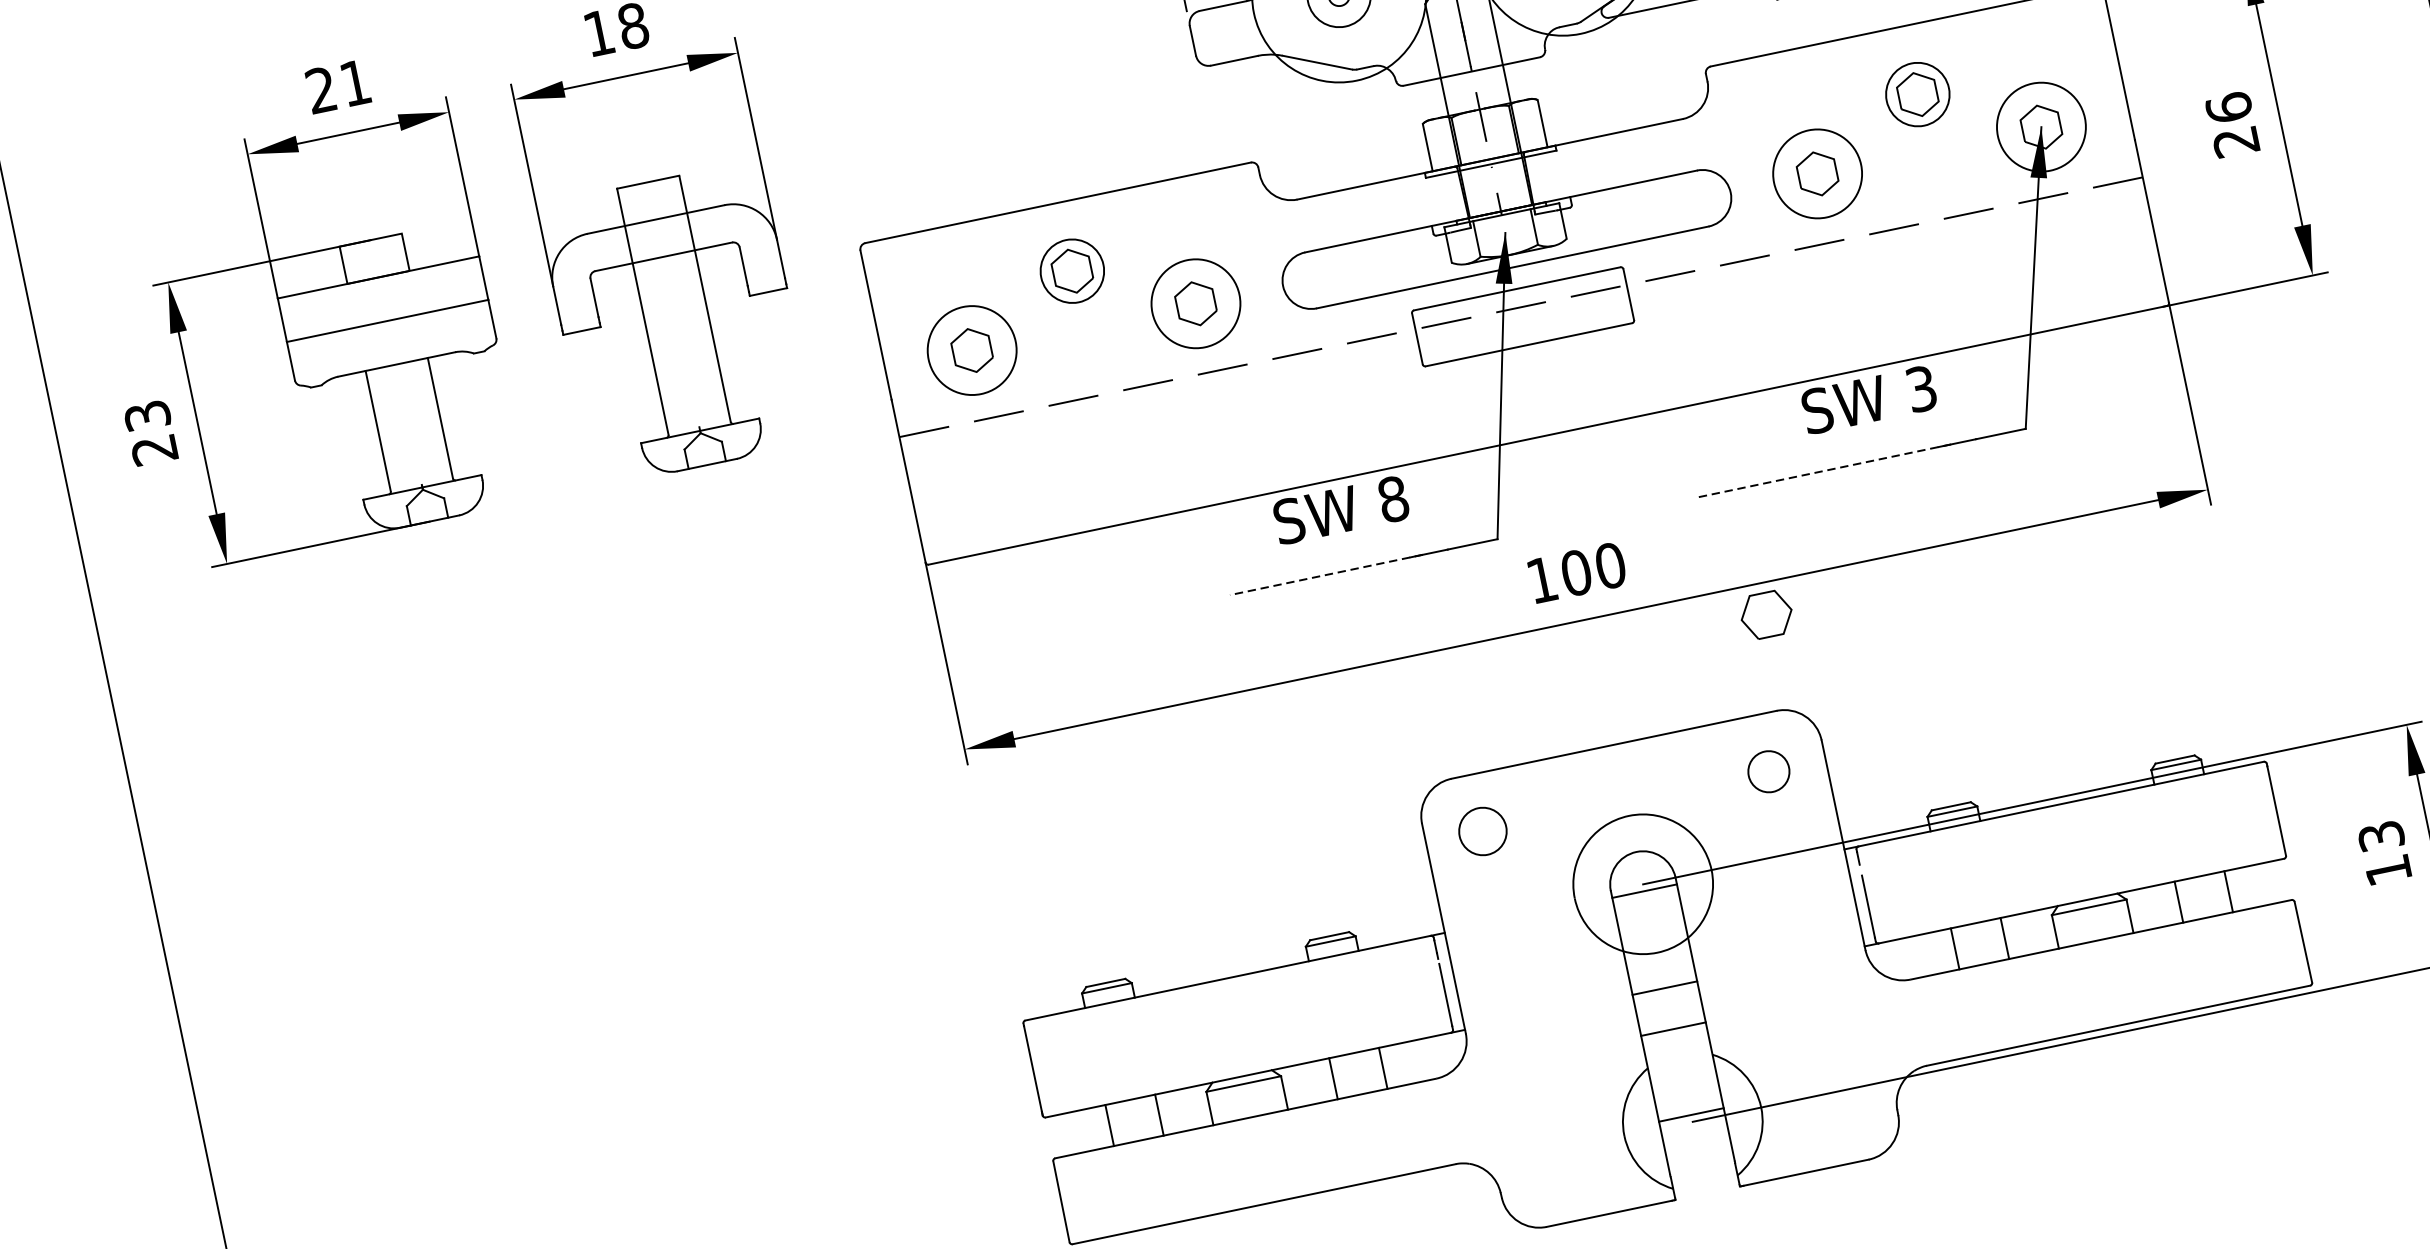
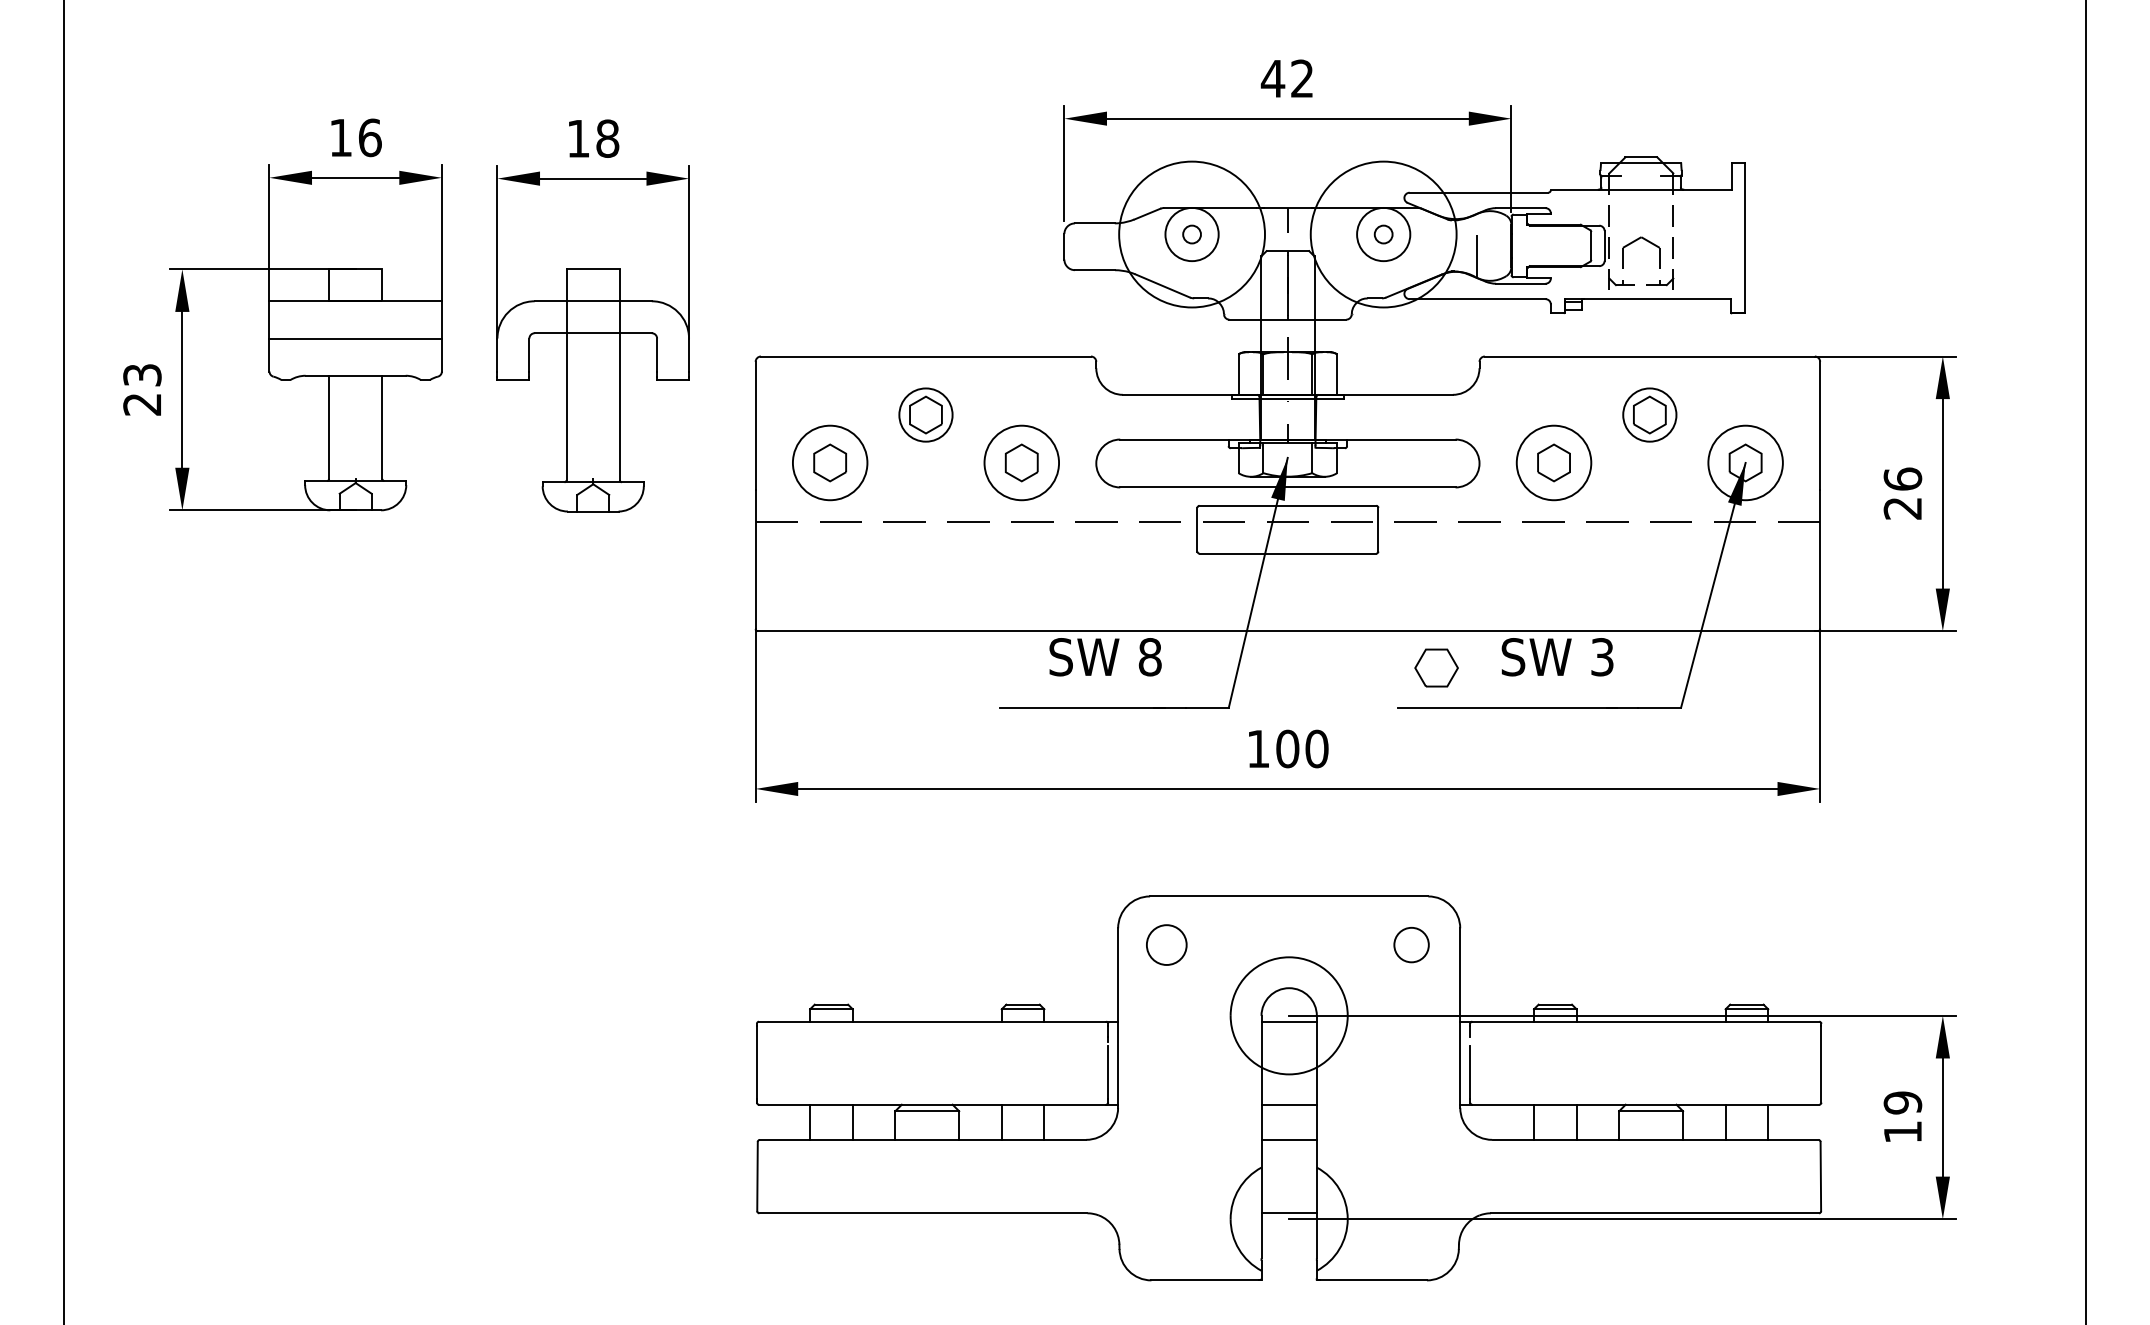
text: (338, 86) -> (355, 137), 21 -> 16
line: (1822, 470) -> (1507, 707), dashed -> solid
line: (1326, 574) -> (1082, 707), dashed -> solid
part: (1766, 614) -> (1436, 667), moved
text: (2380, 835) -> (1902, 1102), 13 -> 19

